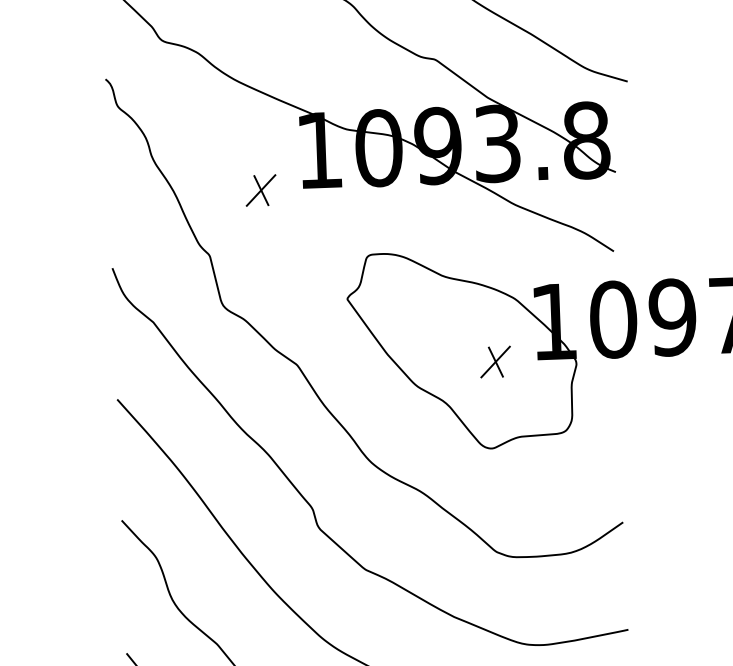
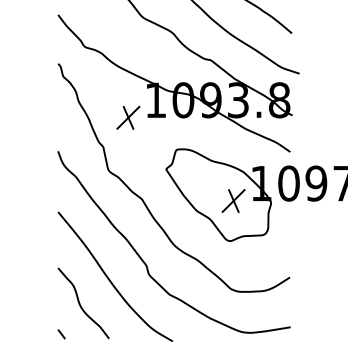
part: (259, 189) -> (127, 117), size x1.6
part: (495, 362) -> (233, 201), size x1.6

